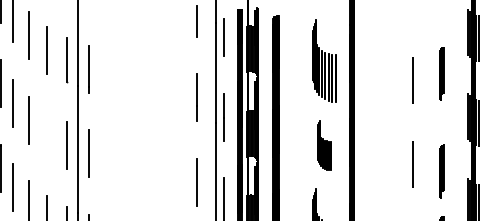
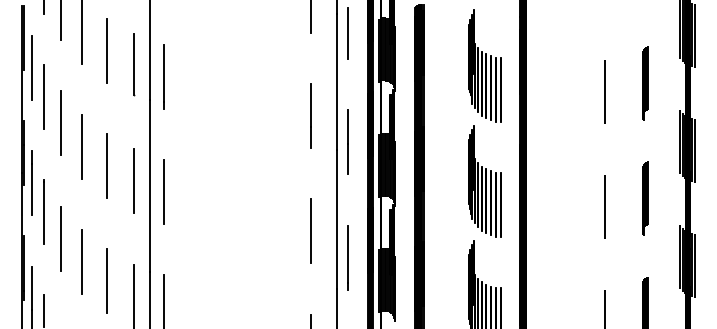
line: (46, 134) -> (106, 166), added
part: (324, 145) -> (484, 181), size x1.67
part: (442, 171) -> (645, 198), moved

